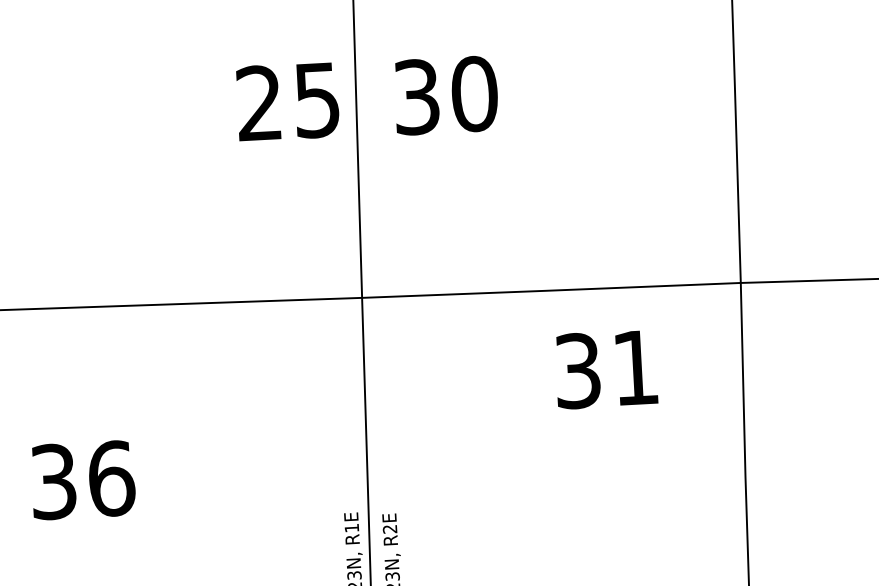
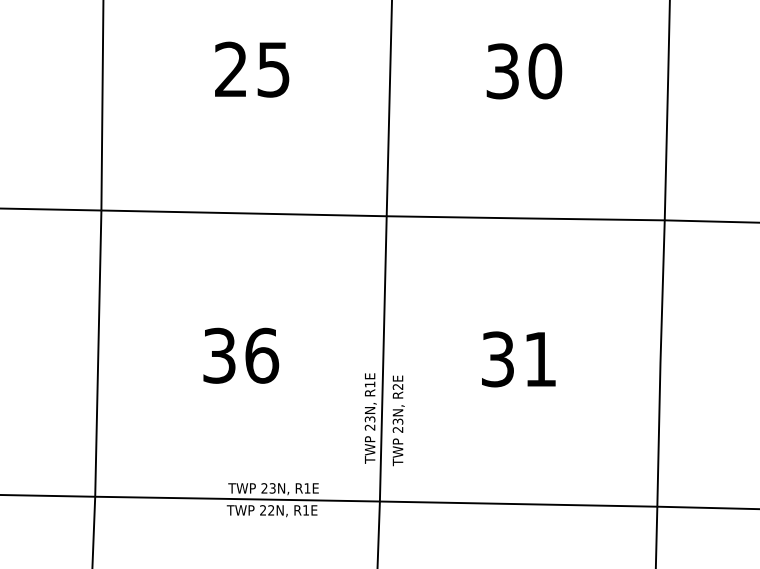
text: (446, 95) -> (524, 71), moved
text: (288, 101) -> (252, 69), moved
text: (605, 369) -> (518, 359), moved
text: (83, 479) -> (241, 355), moved

